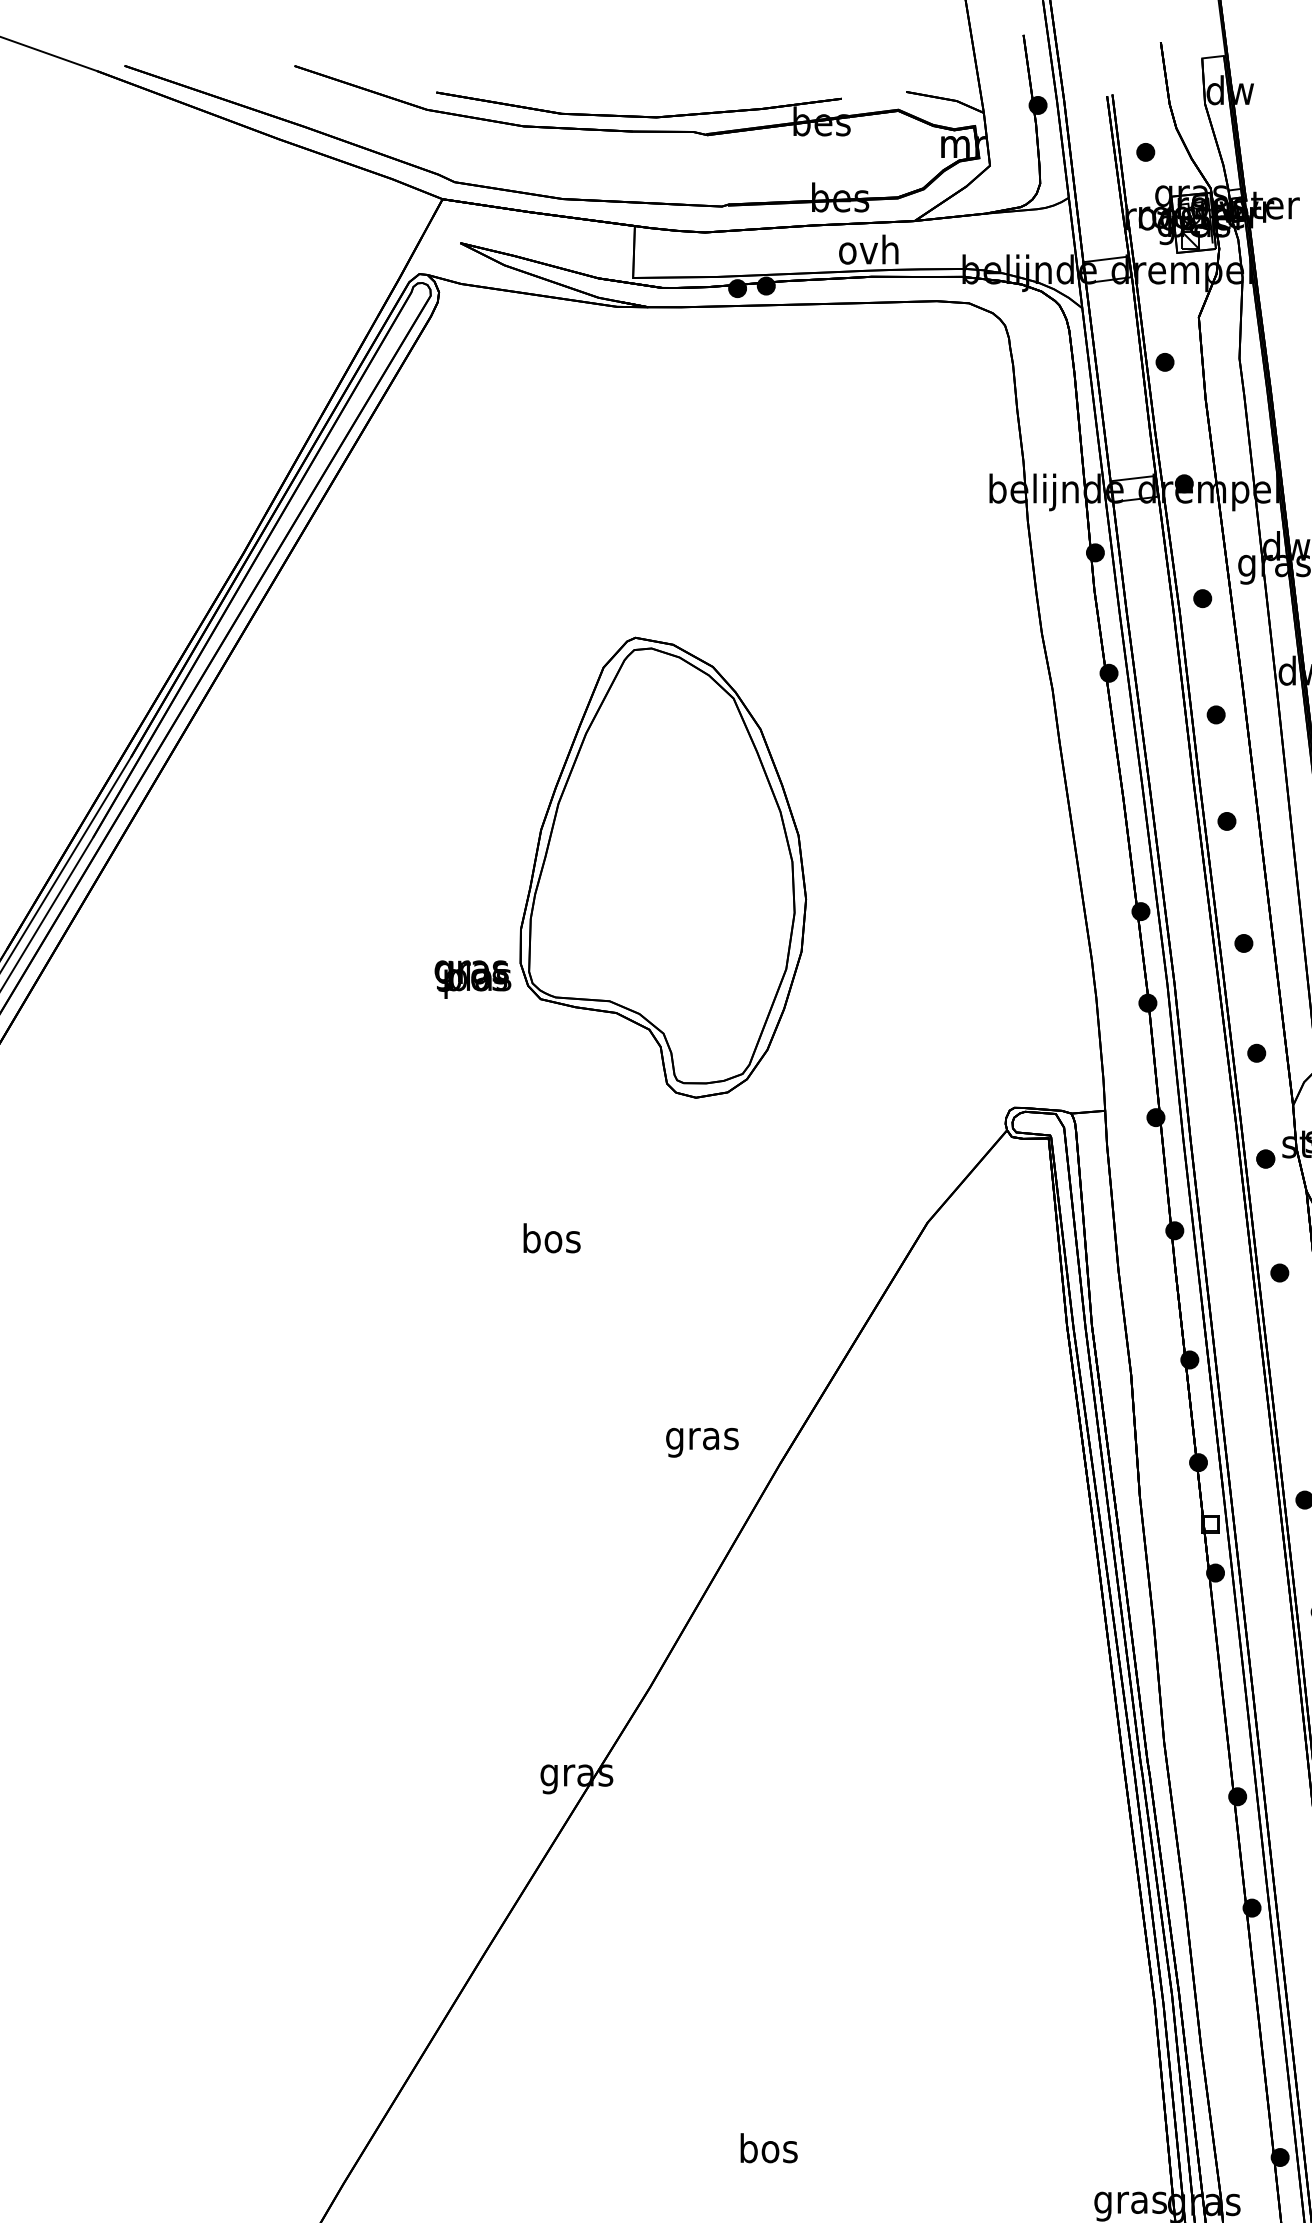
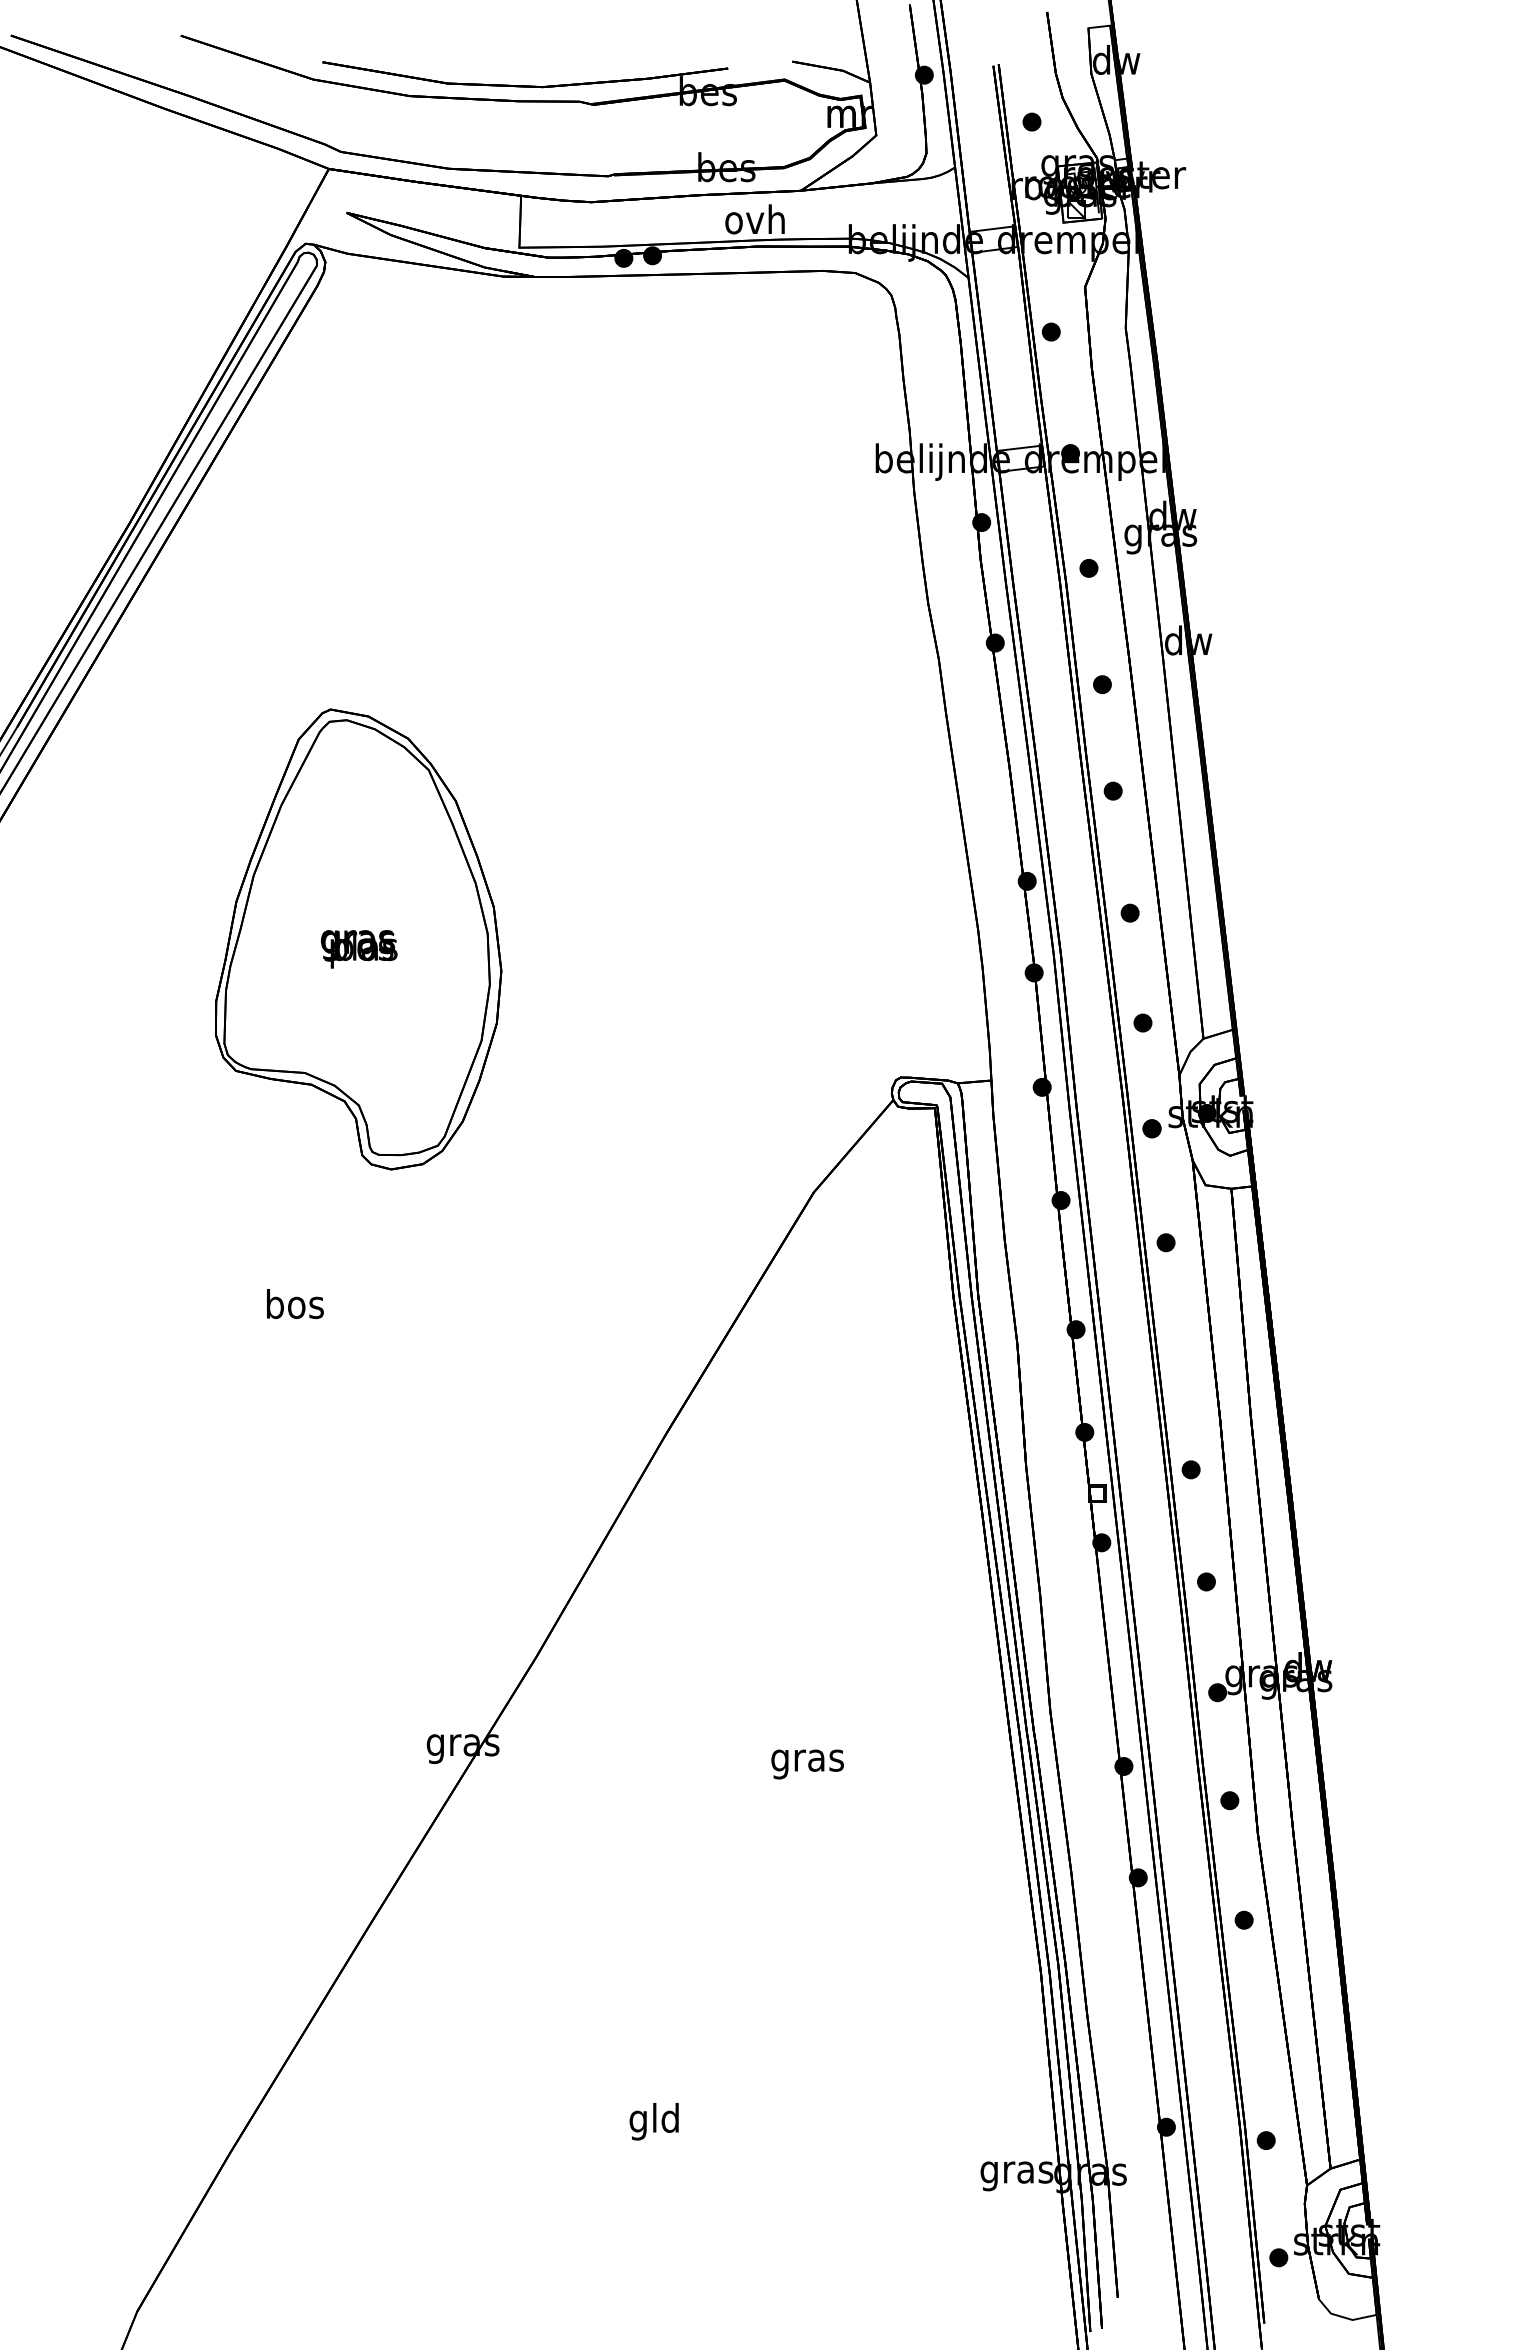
part: (663, 867) -> (358, 939), moved
text: (552, 1237) -> (295, 1303), moved
text: (702, 1442) -> (807, 1764), moved
text: (769, 2151) -> (655, 2121), bos -> gld

